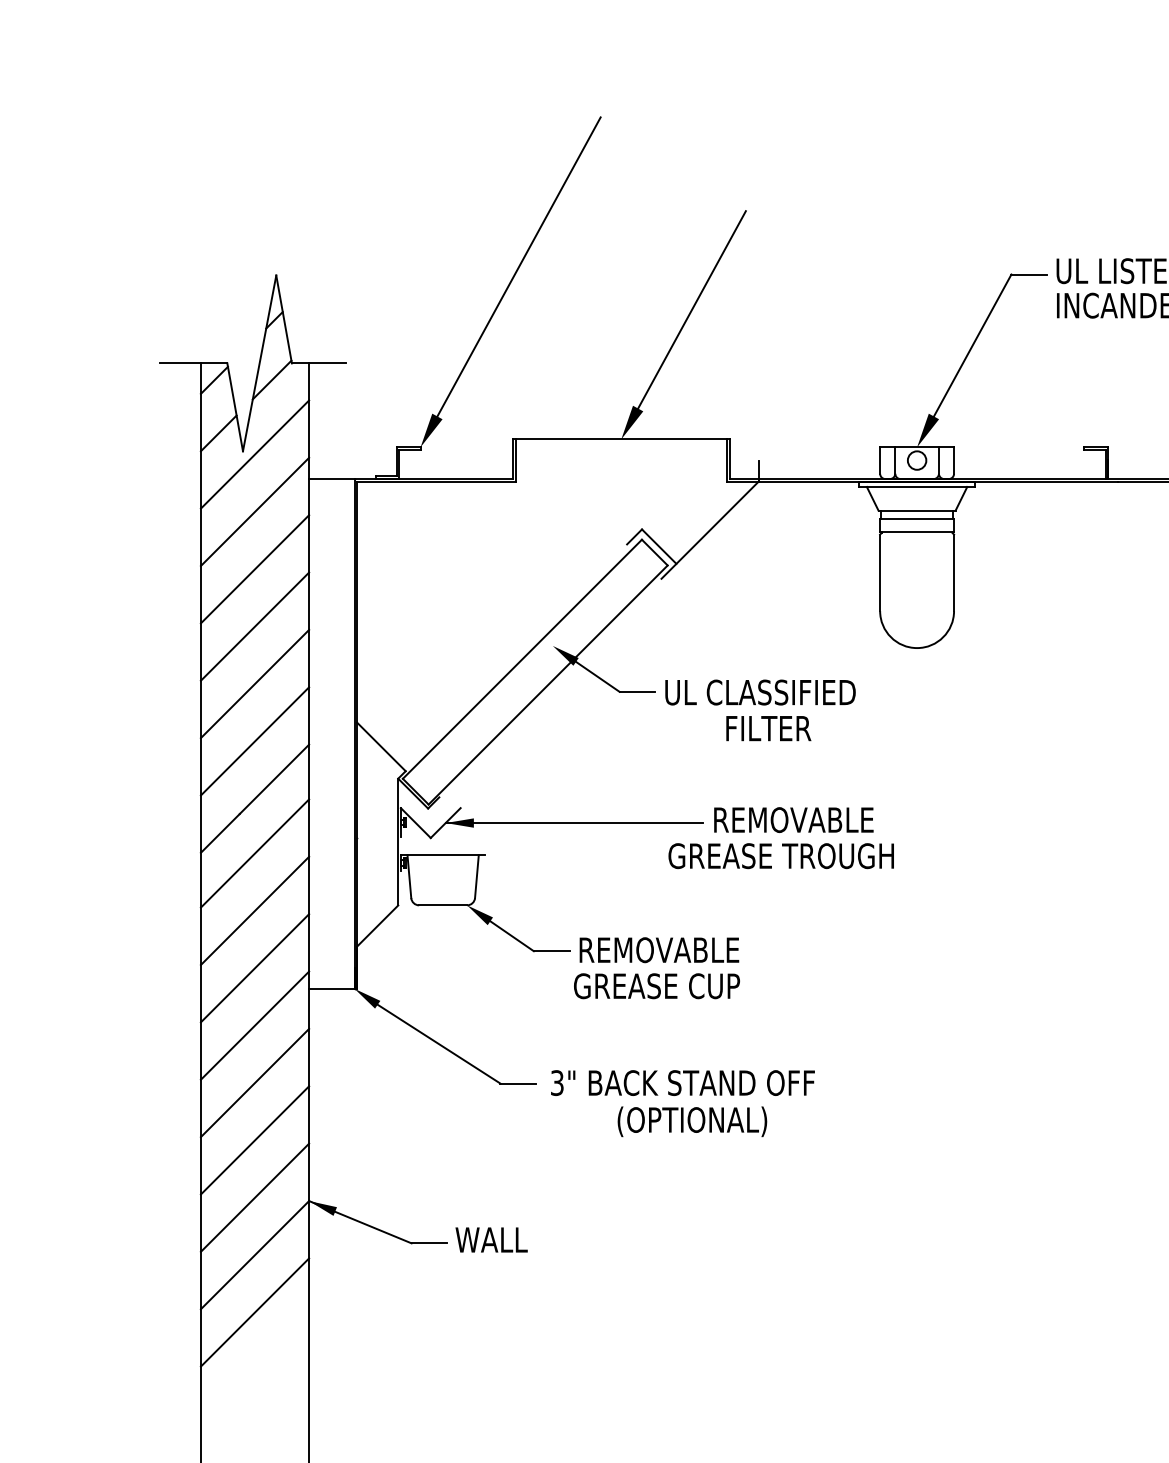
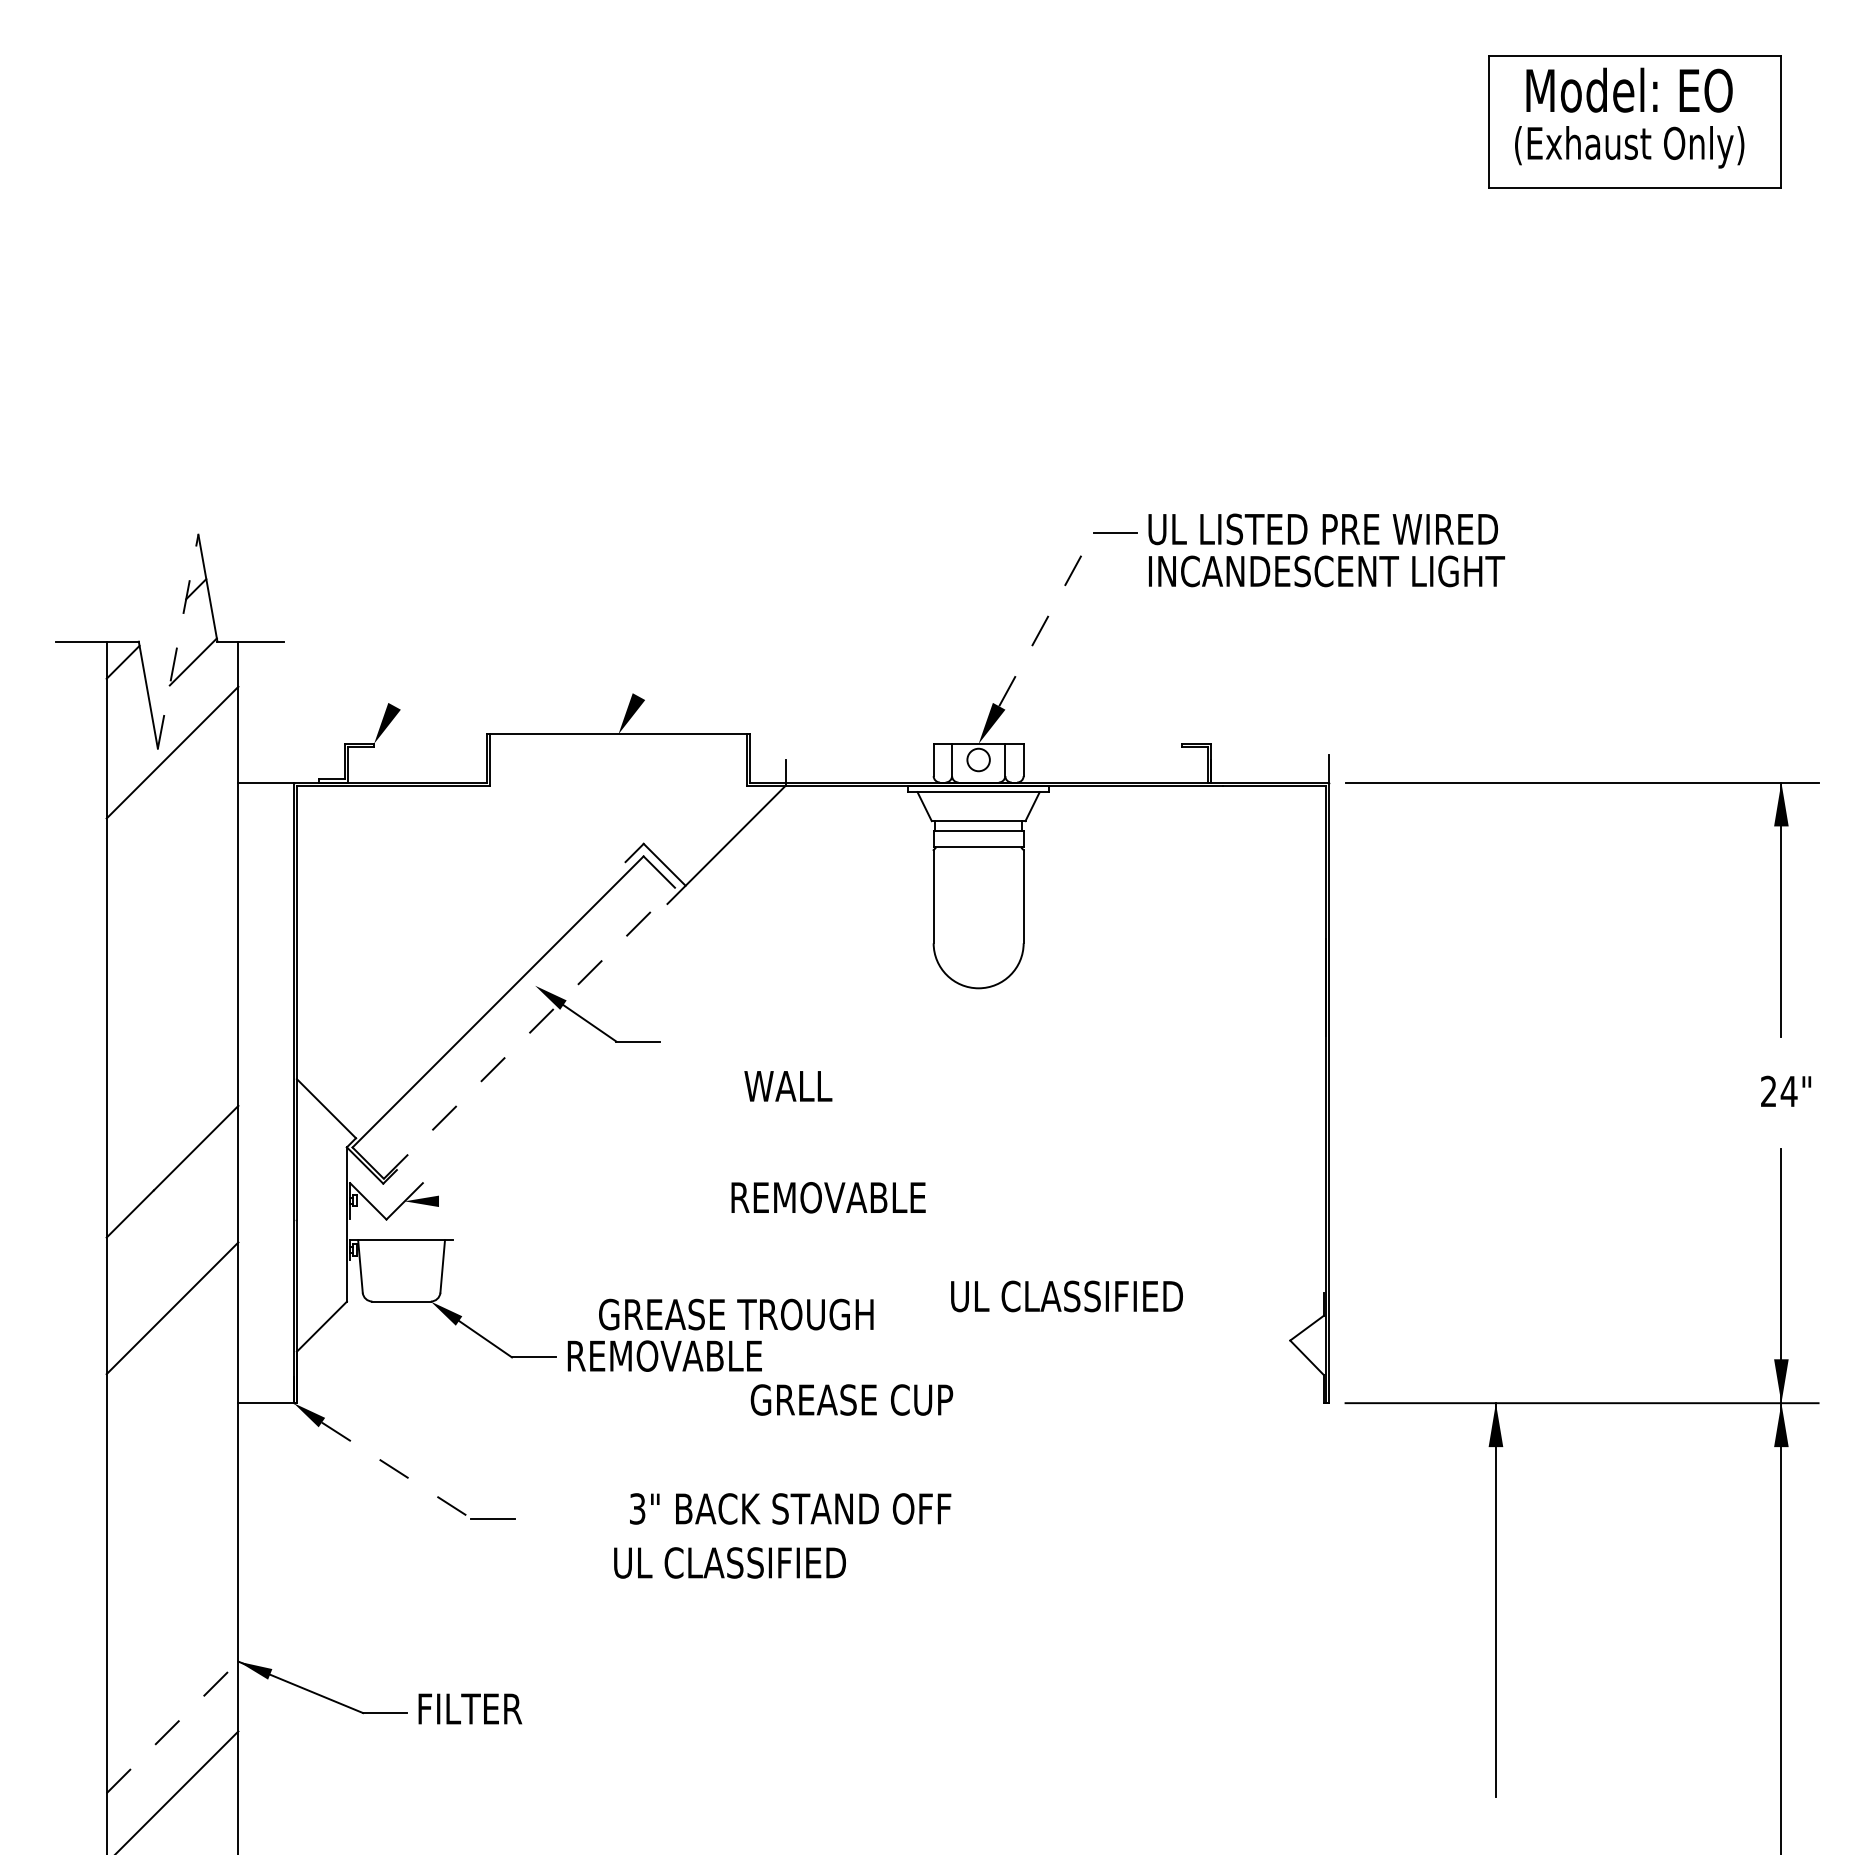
line: (518, 267) -> (493, 524), removed
line: (691, 309) -> (704, 576), removed
line: (972, 345) -> (1046, 619), solid -> dashed
line: (259, 363) -> (178, 641), solid -> dashed
line: (218, 433) -> (128, 726), removed
line: (255, 511) -> (172, 822), removed
line: (255, 569) -> (172, 892), removed
line: (255, 626) -> (172, 962), removed
line: (255, 683) -> (172, 1031), removed
line: (548, 685) -> (529, 1033), solid -> dashed
text: (760, 692) -> (1066, 1296), moved
text: (767, 728) -> (796, 1086), FILTER -> WALL
line: (255, 741) -> (172, 1101), removed
line: (574, 823) -> (561, 1201), removed
line: (255, 853) -> (172, 1238), removed
text: (781, 856) -> (736, 1314), moved
line: (255, 968) -> (172, 1378), removed
text: (656, 985) -> (851, 1399), moved
line: (255, 1025) -> (172, 1447), removed
line: (438, 1044) -> (396, 1470), solid -> dashed
line: (255, 1082) -> (172, 1517), removed
text: (682, 1082) -> (790, 1508), moved
text: (712, 1121) -> (729, 1564), (OPTIONAL) -> UL CLASSIFIED
line: (255, 1140) -> (172, 1587), removed
line: (255, 1197) -> (172, 1657), removed
text: (498, 1239) -> (469, 1708), WALL -> FILTER
line: (255, 1255) -> (172, 1727), solid -> dashed

